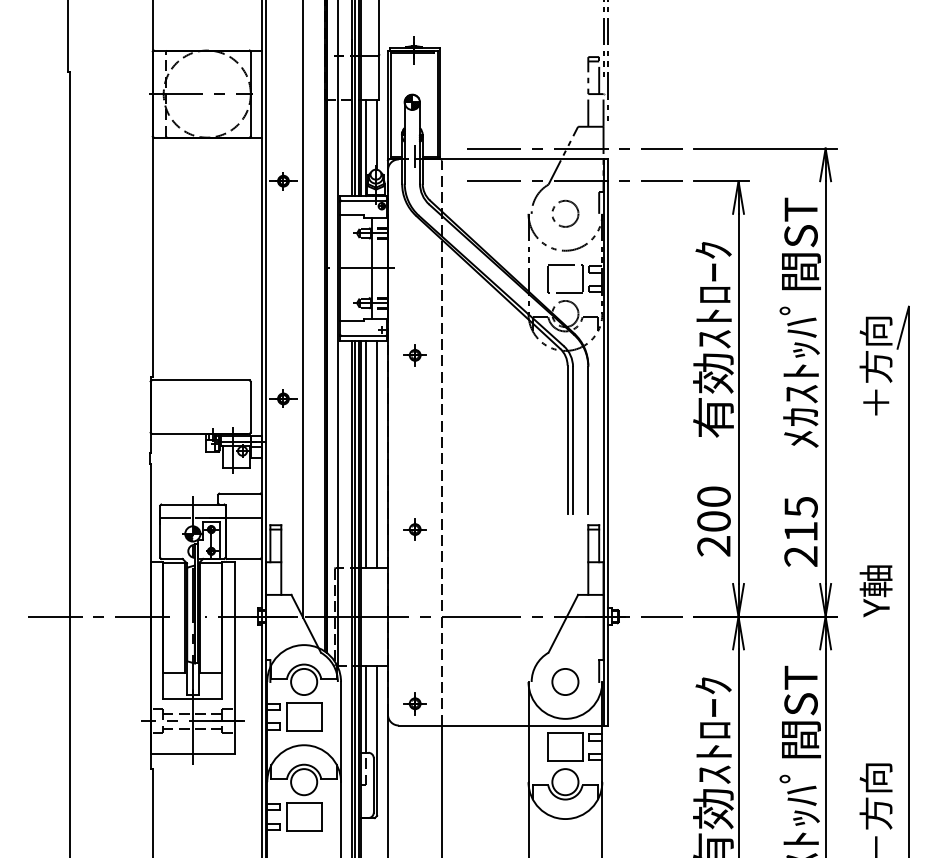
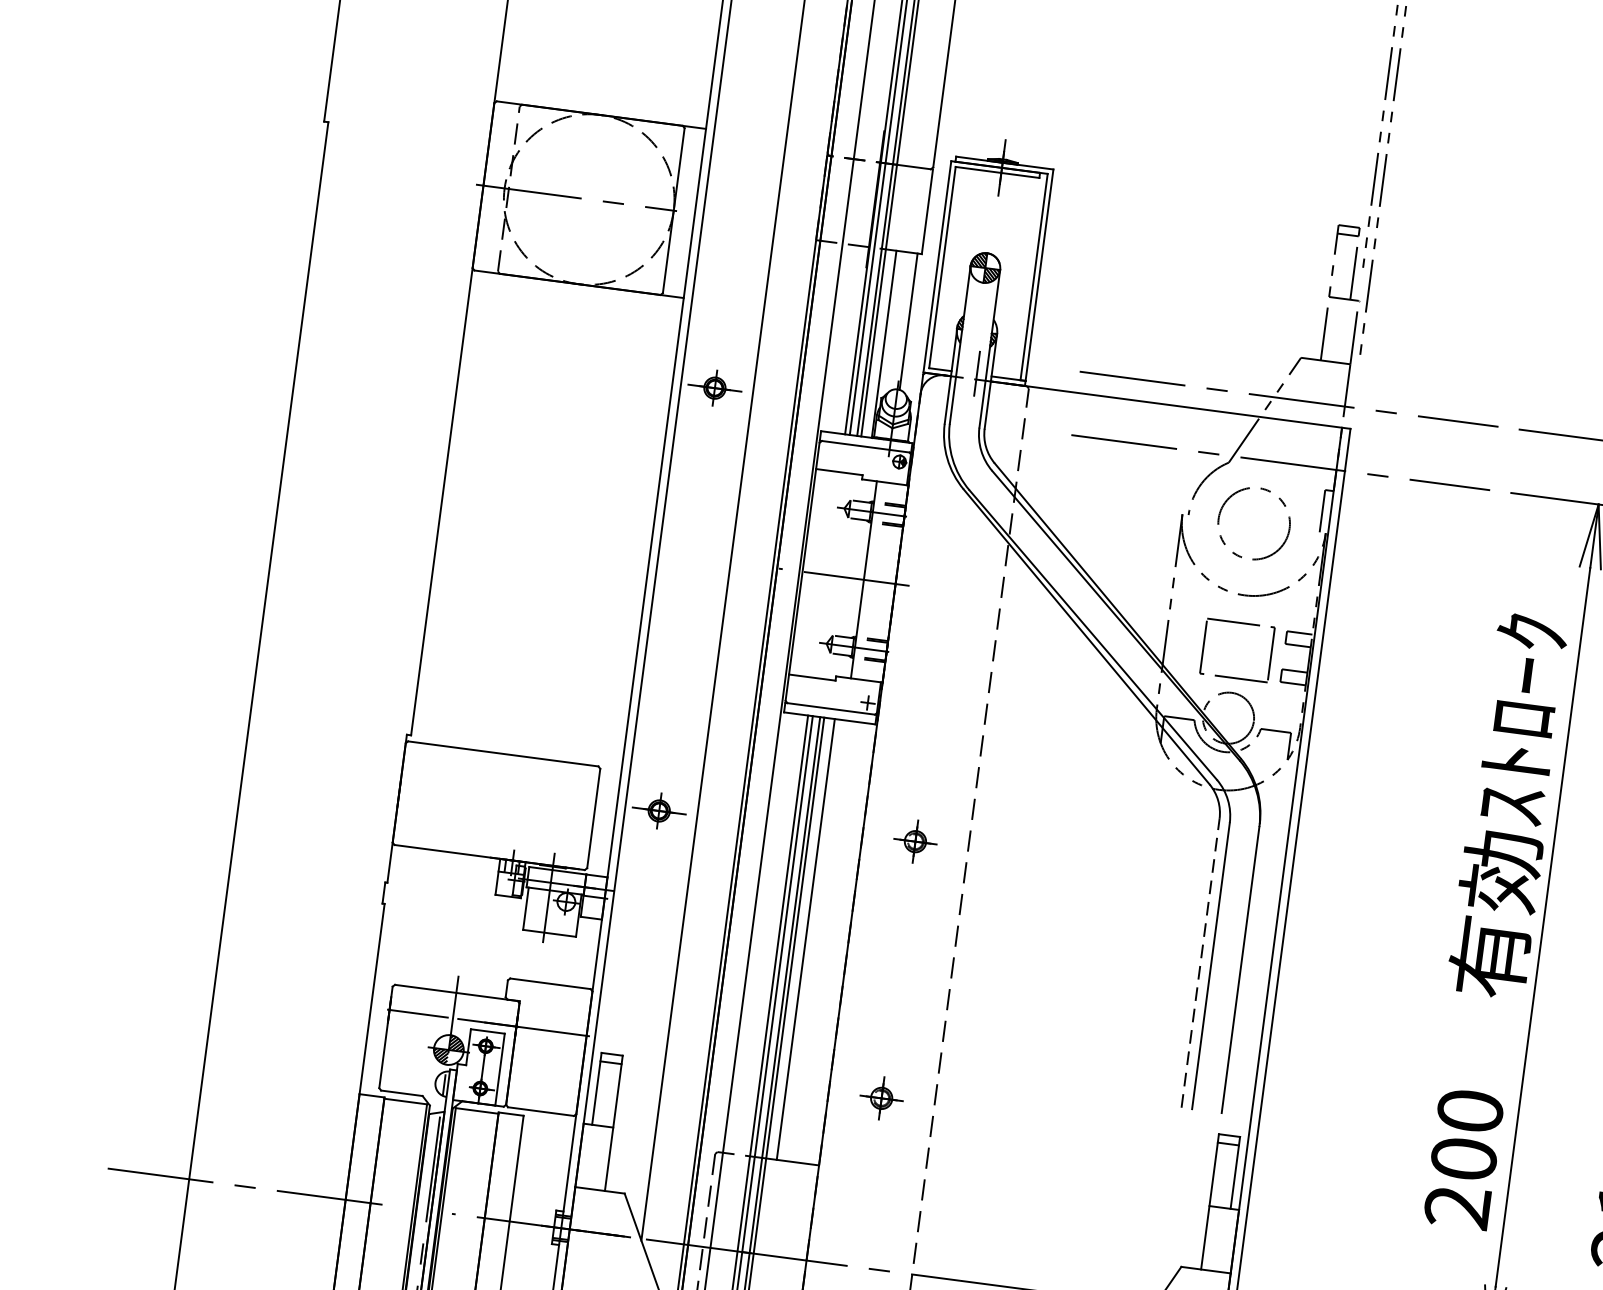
circle: (565, 213) -> (1254, 523), size x1.4
part: (414, 355) -> (914, 841), moved
line: (567, 439) -> (1200, 962), solid -> dashed
line: (377, 453) -> (827, 941), removed

